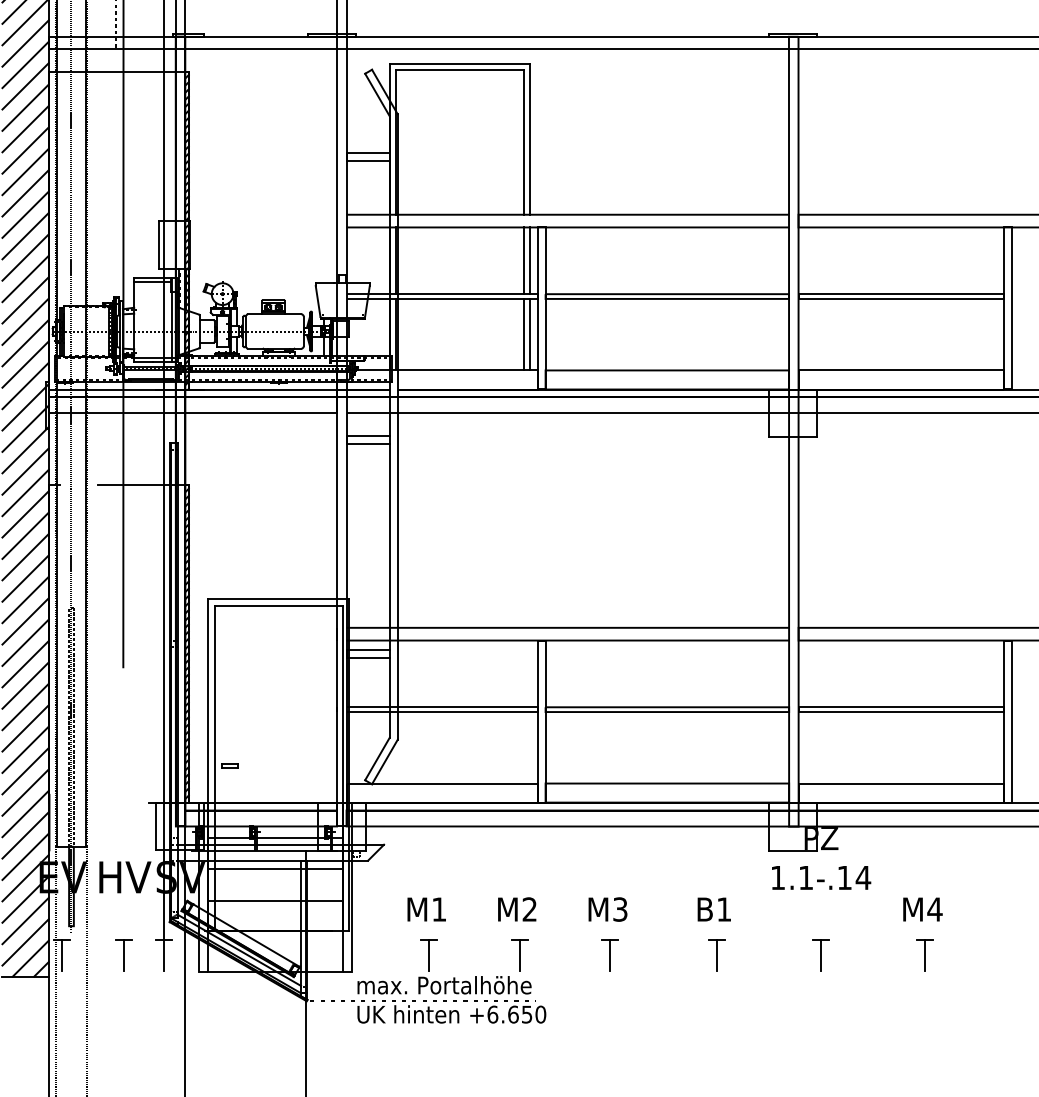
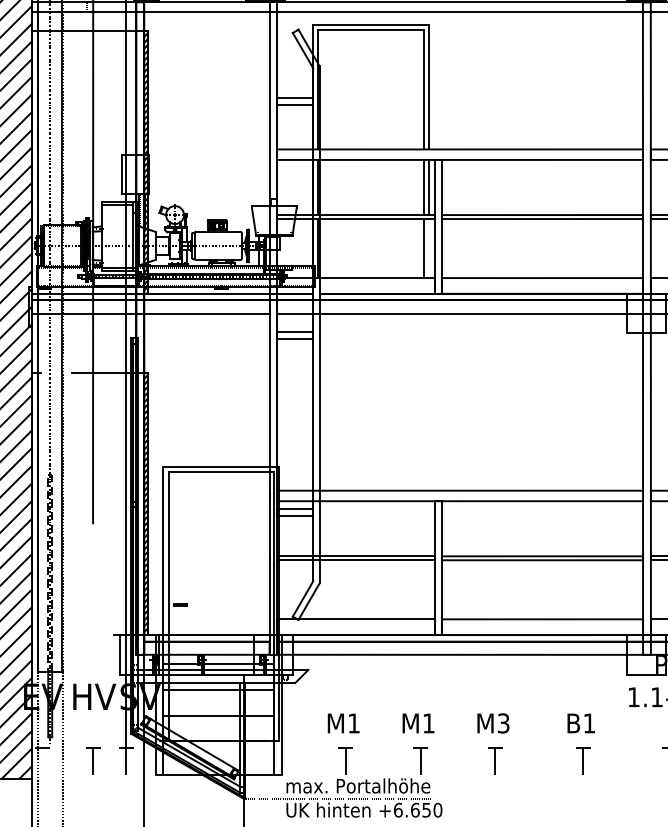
line: (530, 334) -> (429, 248), removed
text: (529, 909) -> (428, 723), M2 -> M1
line: (61, 955) -> (41, 761), removed

